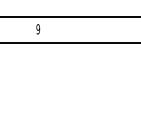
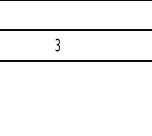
text: (38, 29) -> (58, 45), 9 -> 3

